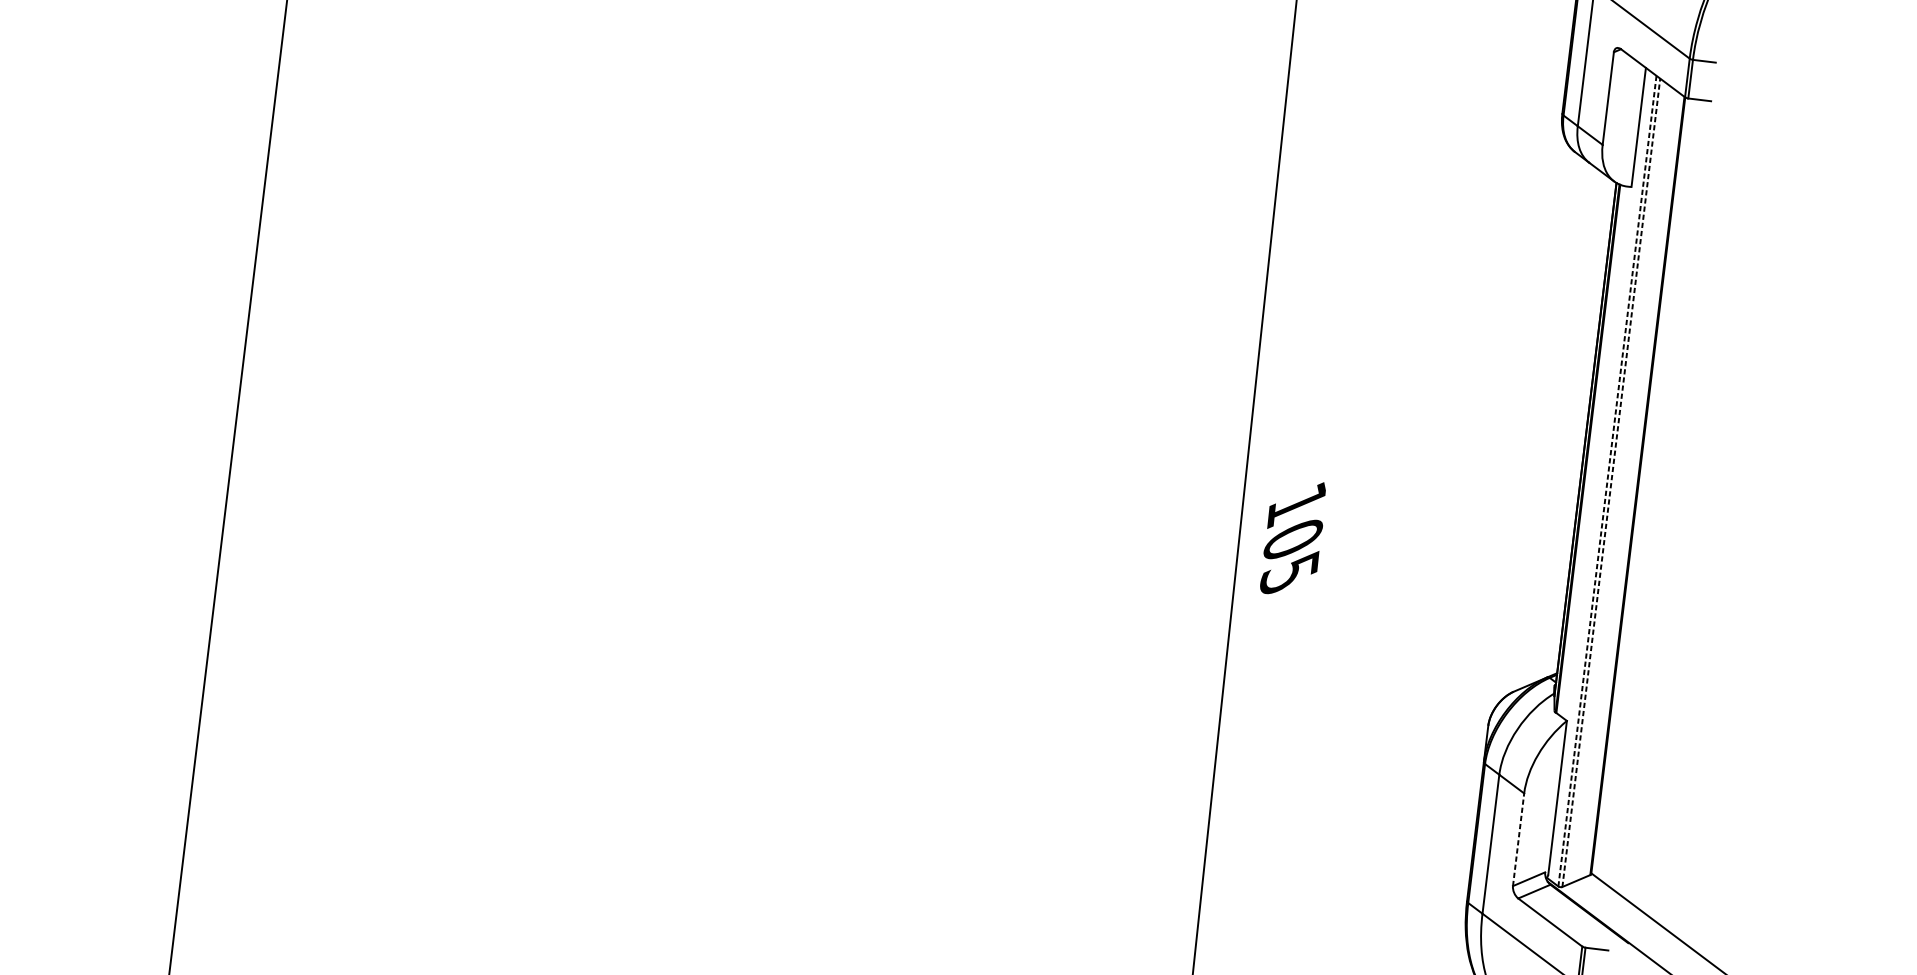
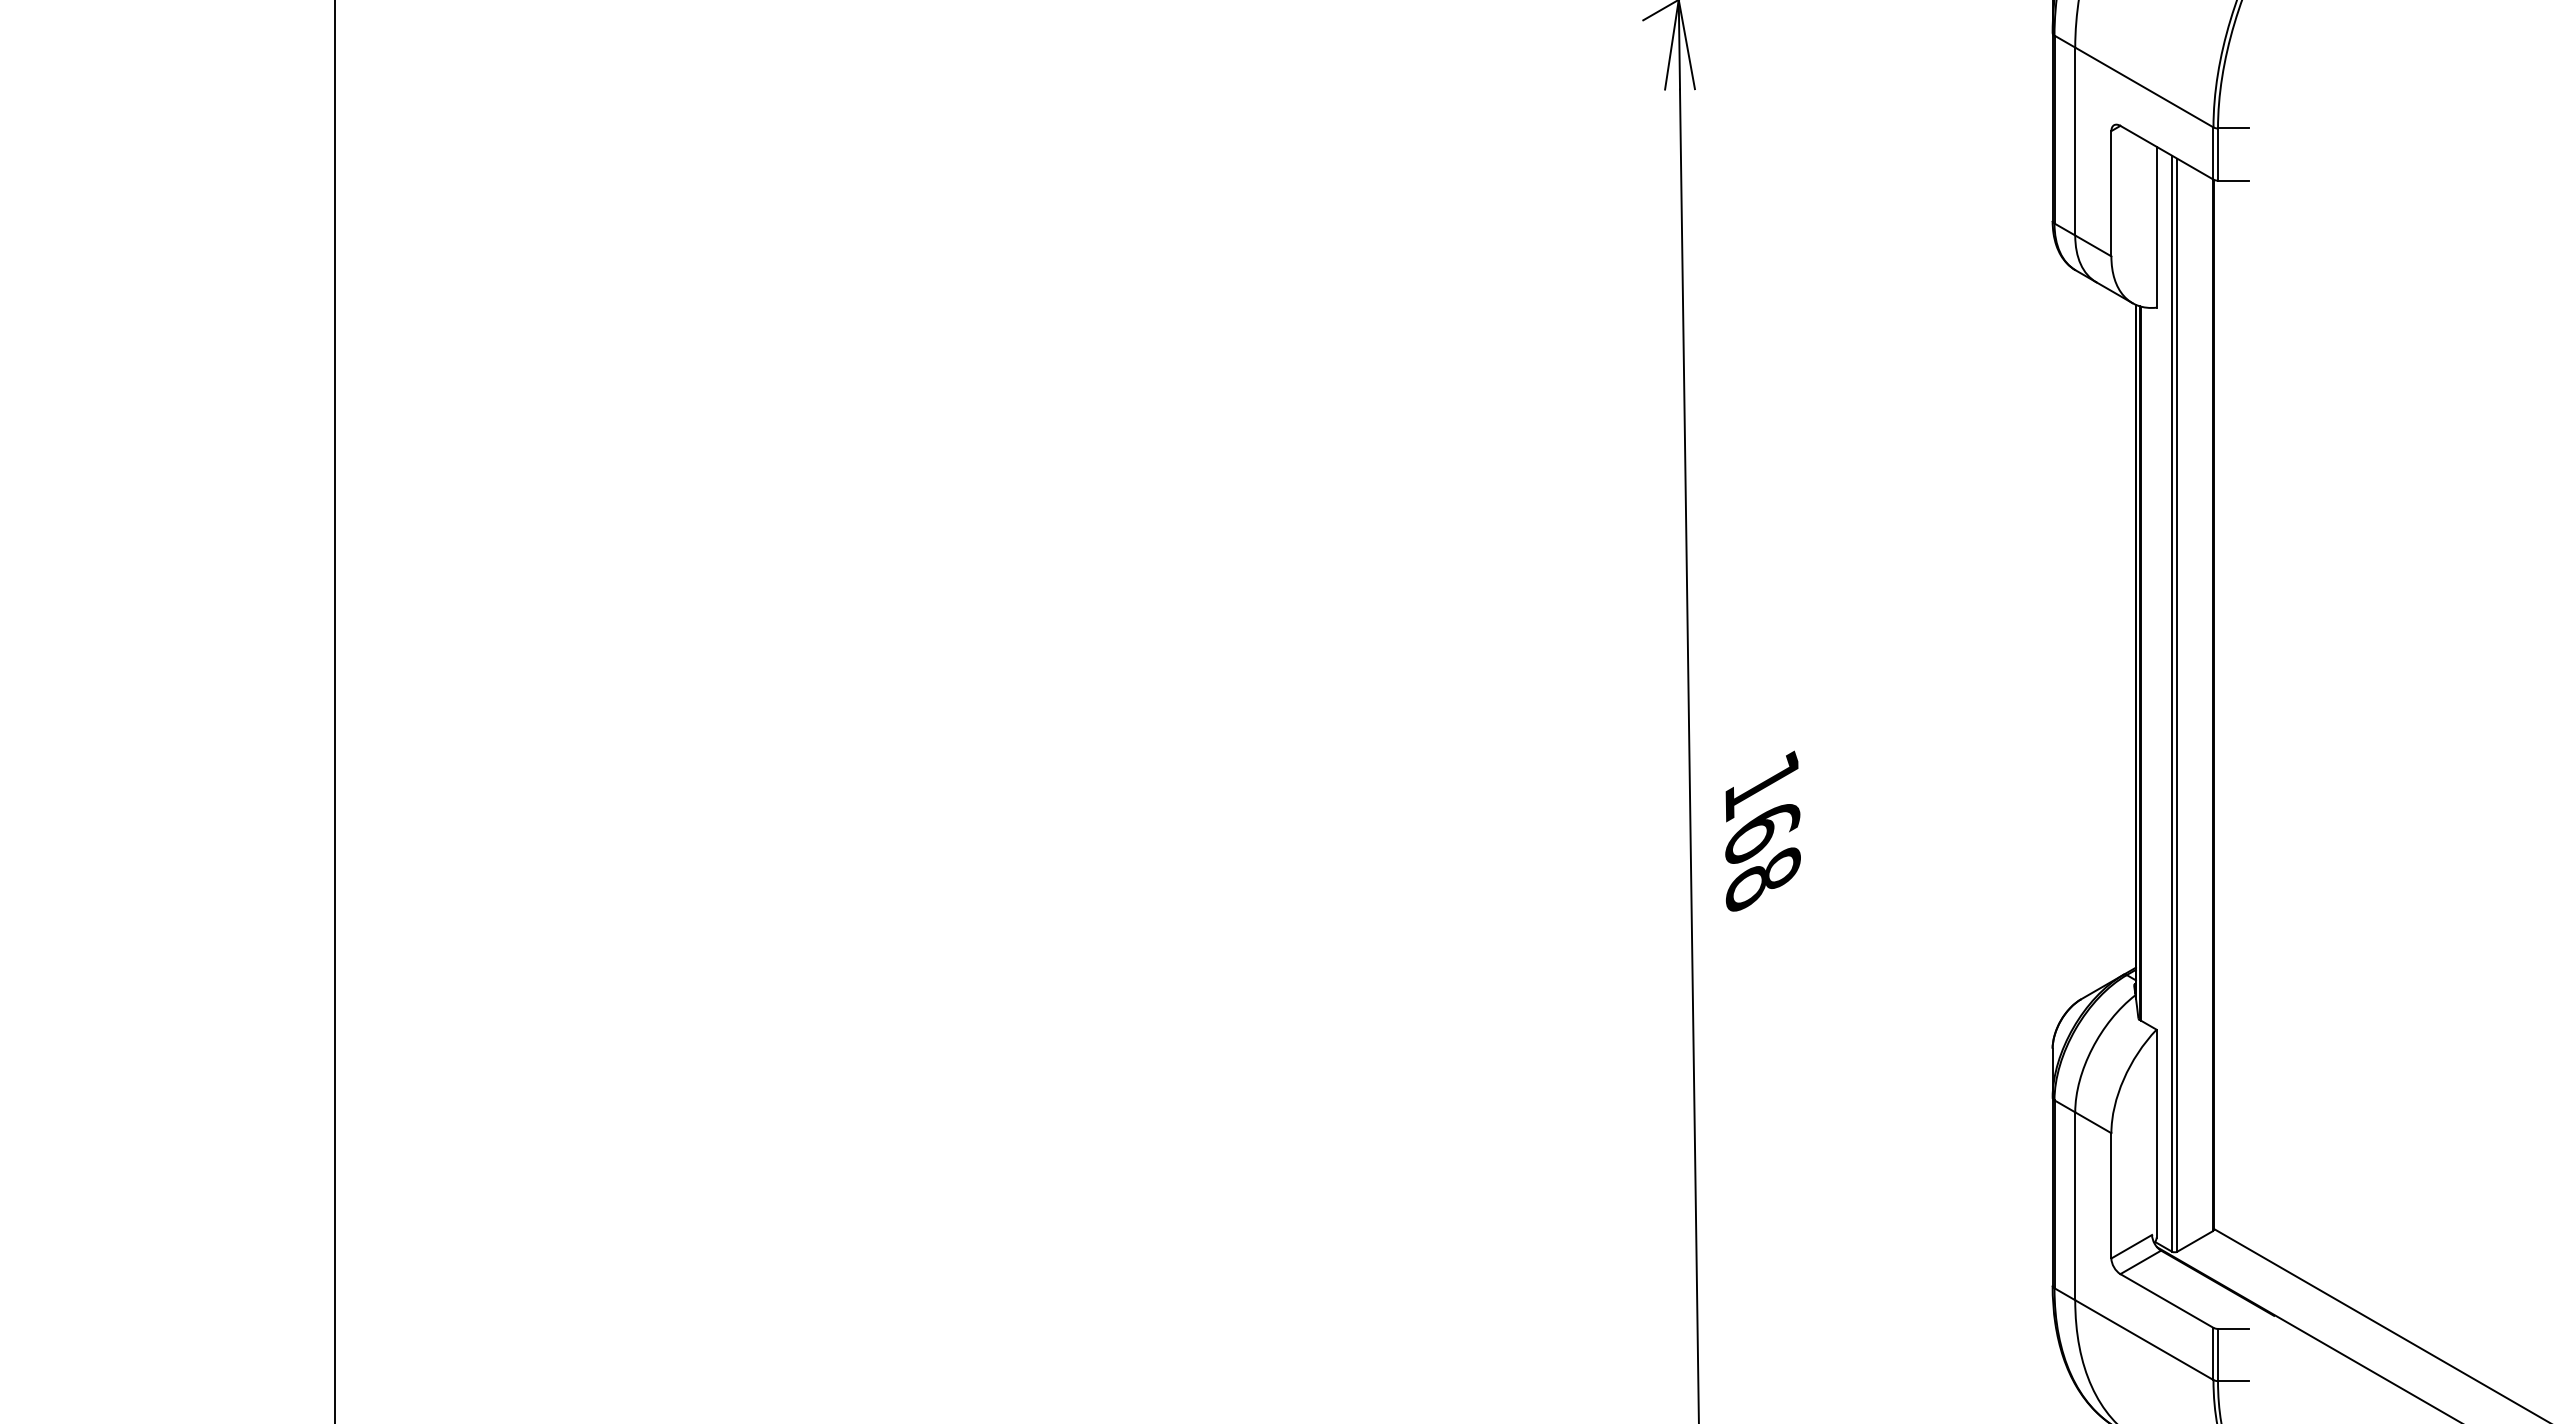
line: (1607, 481) -> (2171, 704), dashed -> solid
line: (1611, 482) -> (2177, 704), dashed -> solid
text: (1290, 557) -> (1762, 856), 105 -> 168
line: (1518, 839) -> (2111, 1195), dashed -> solid

